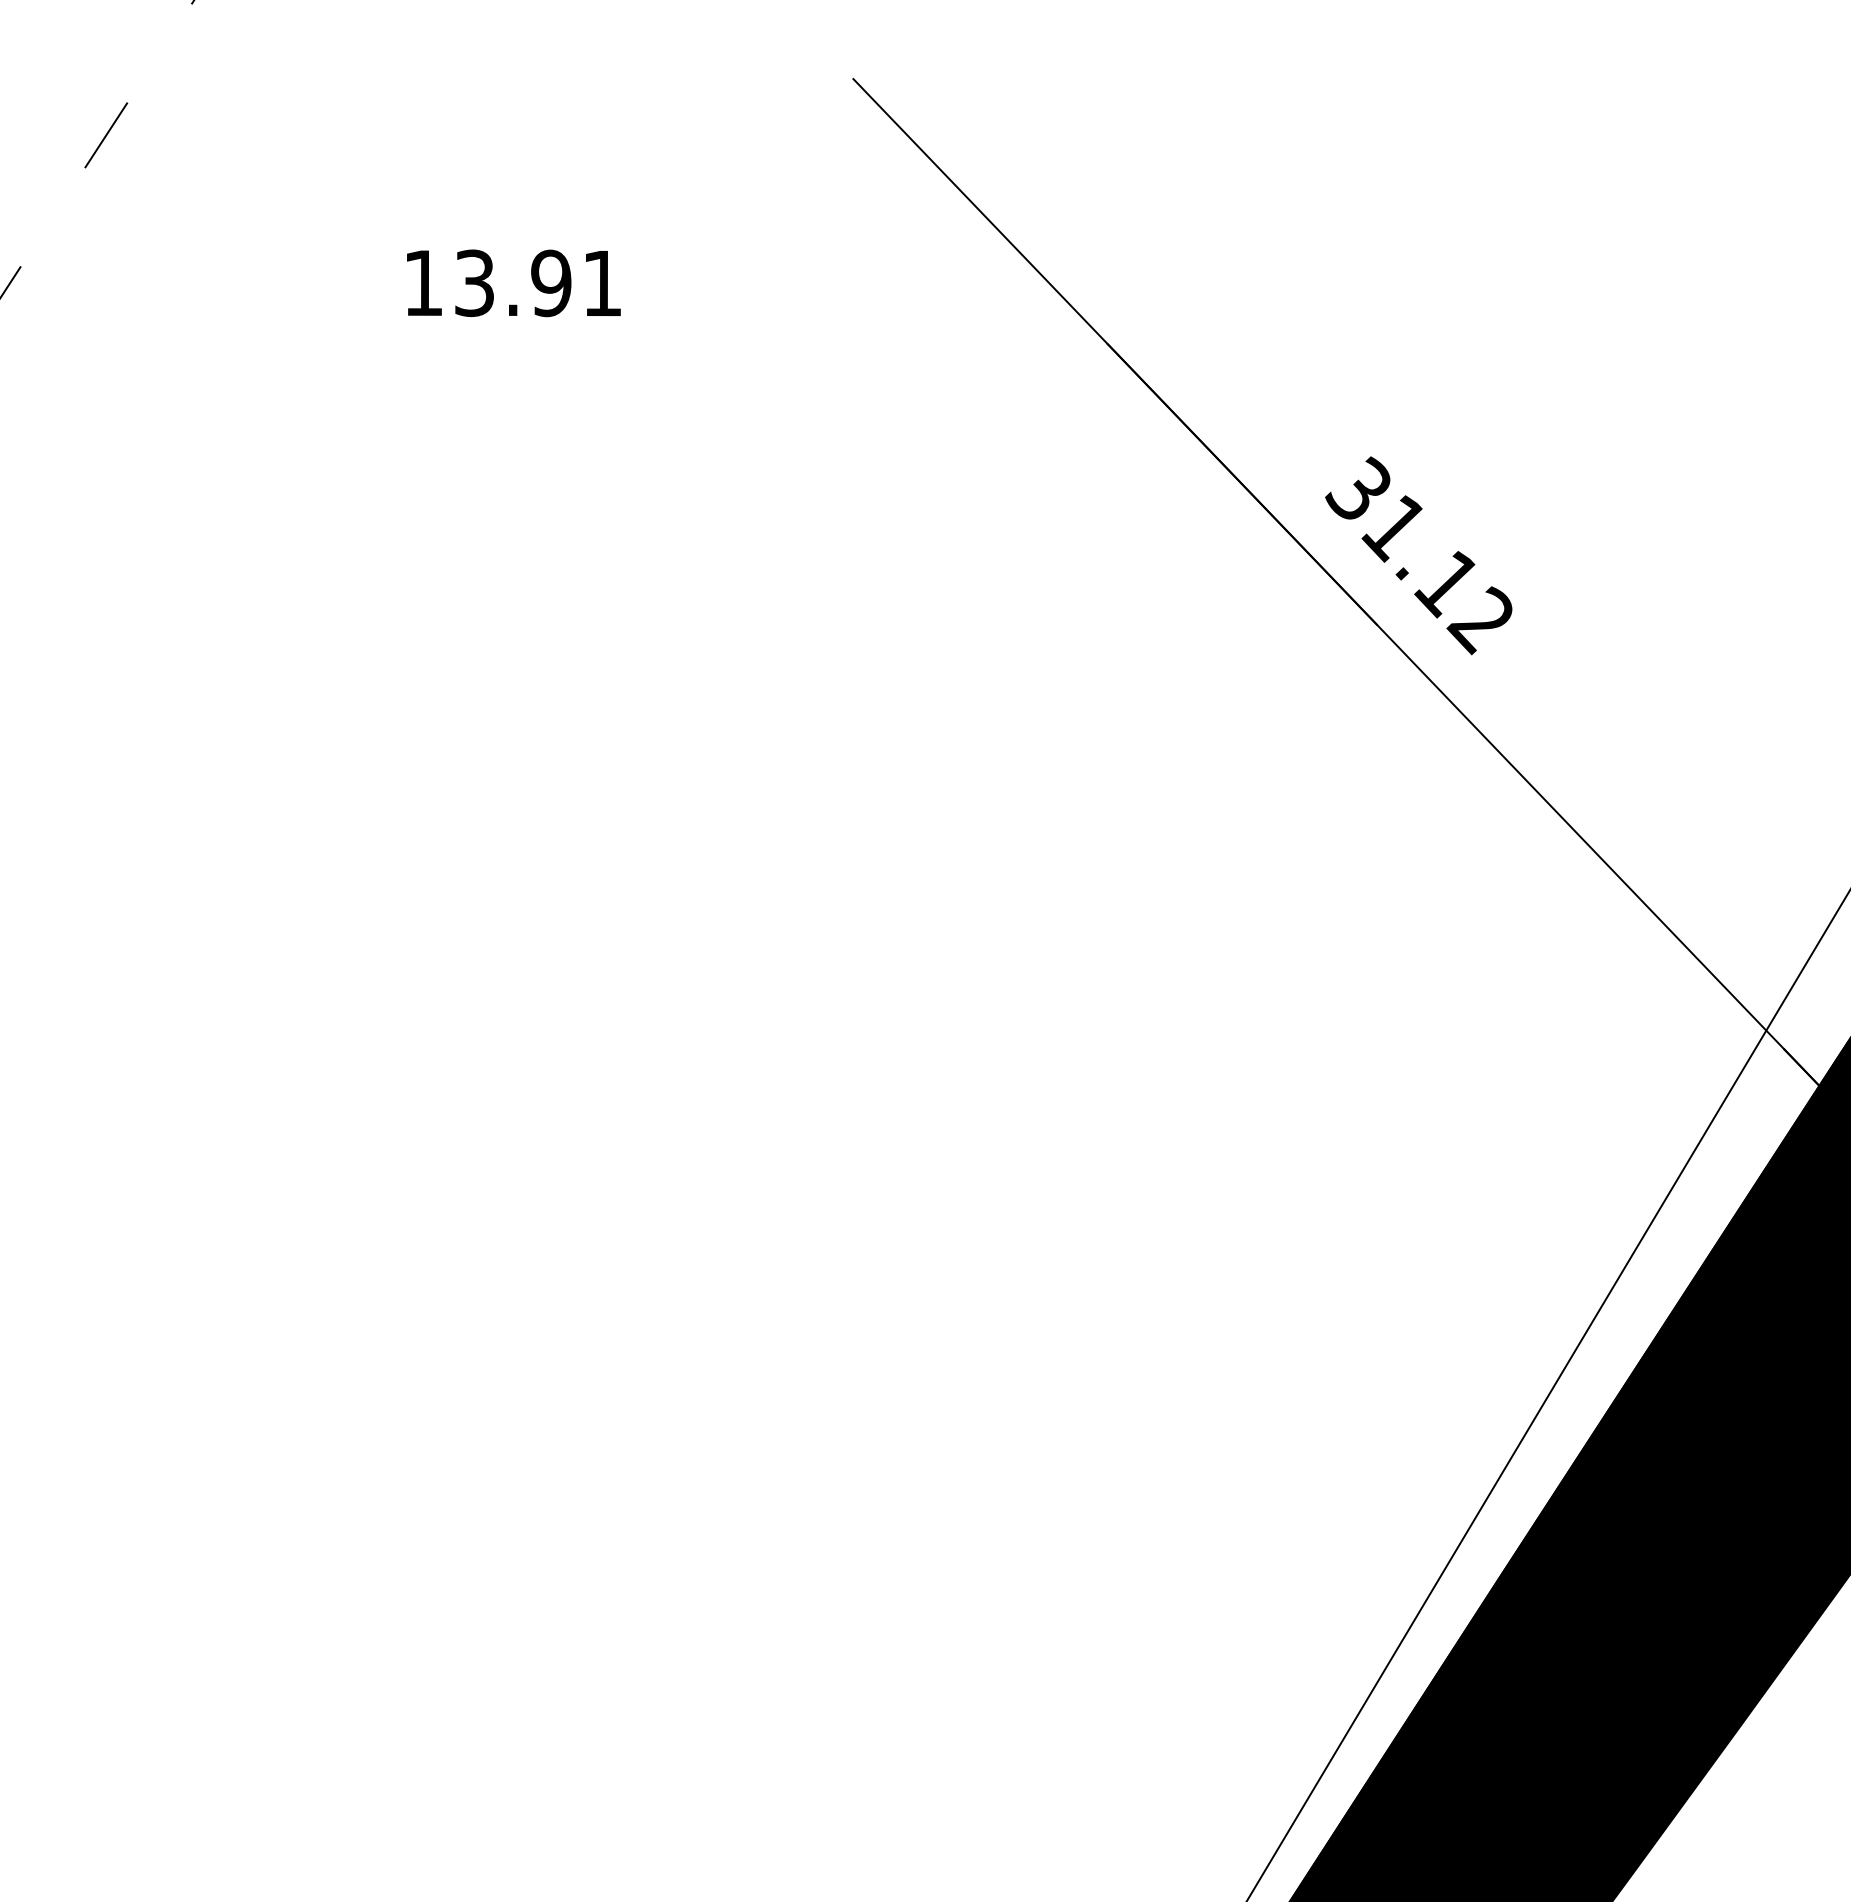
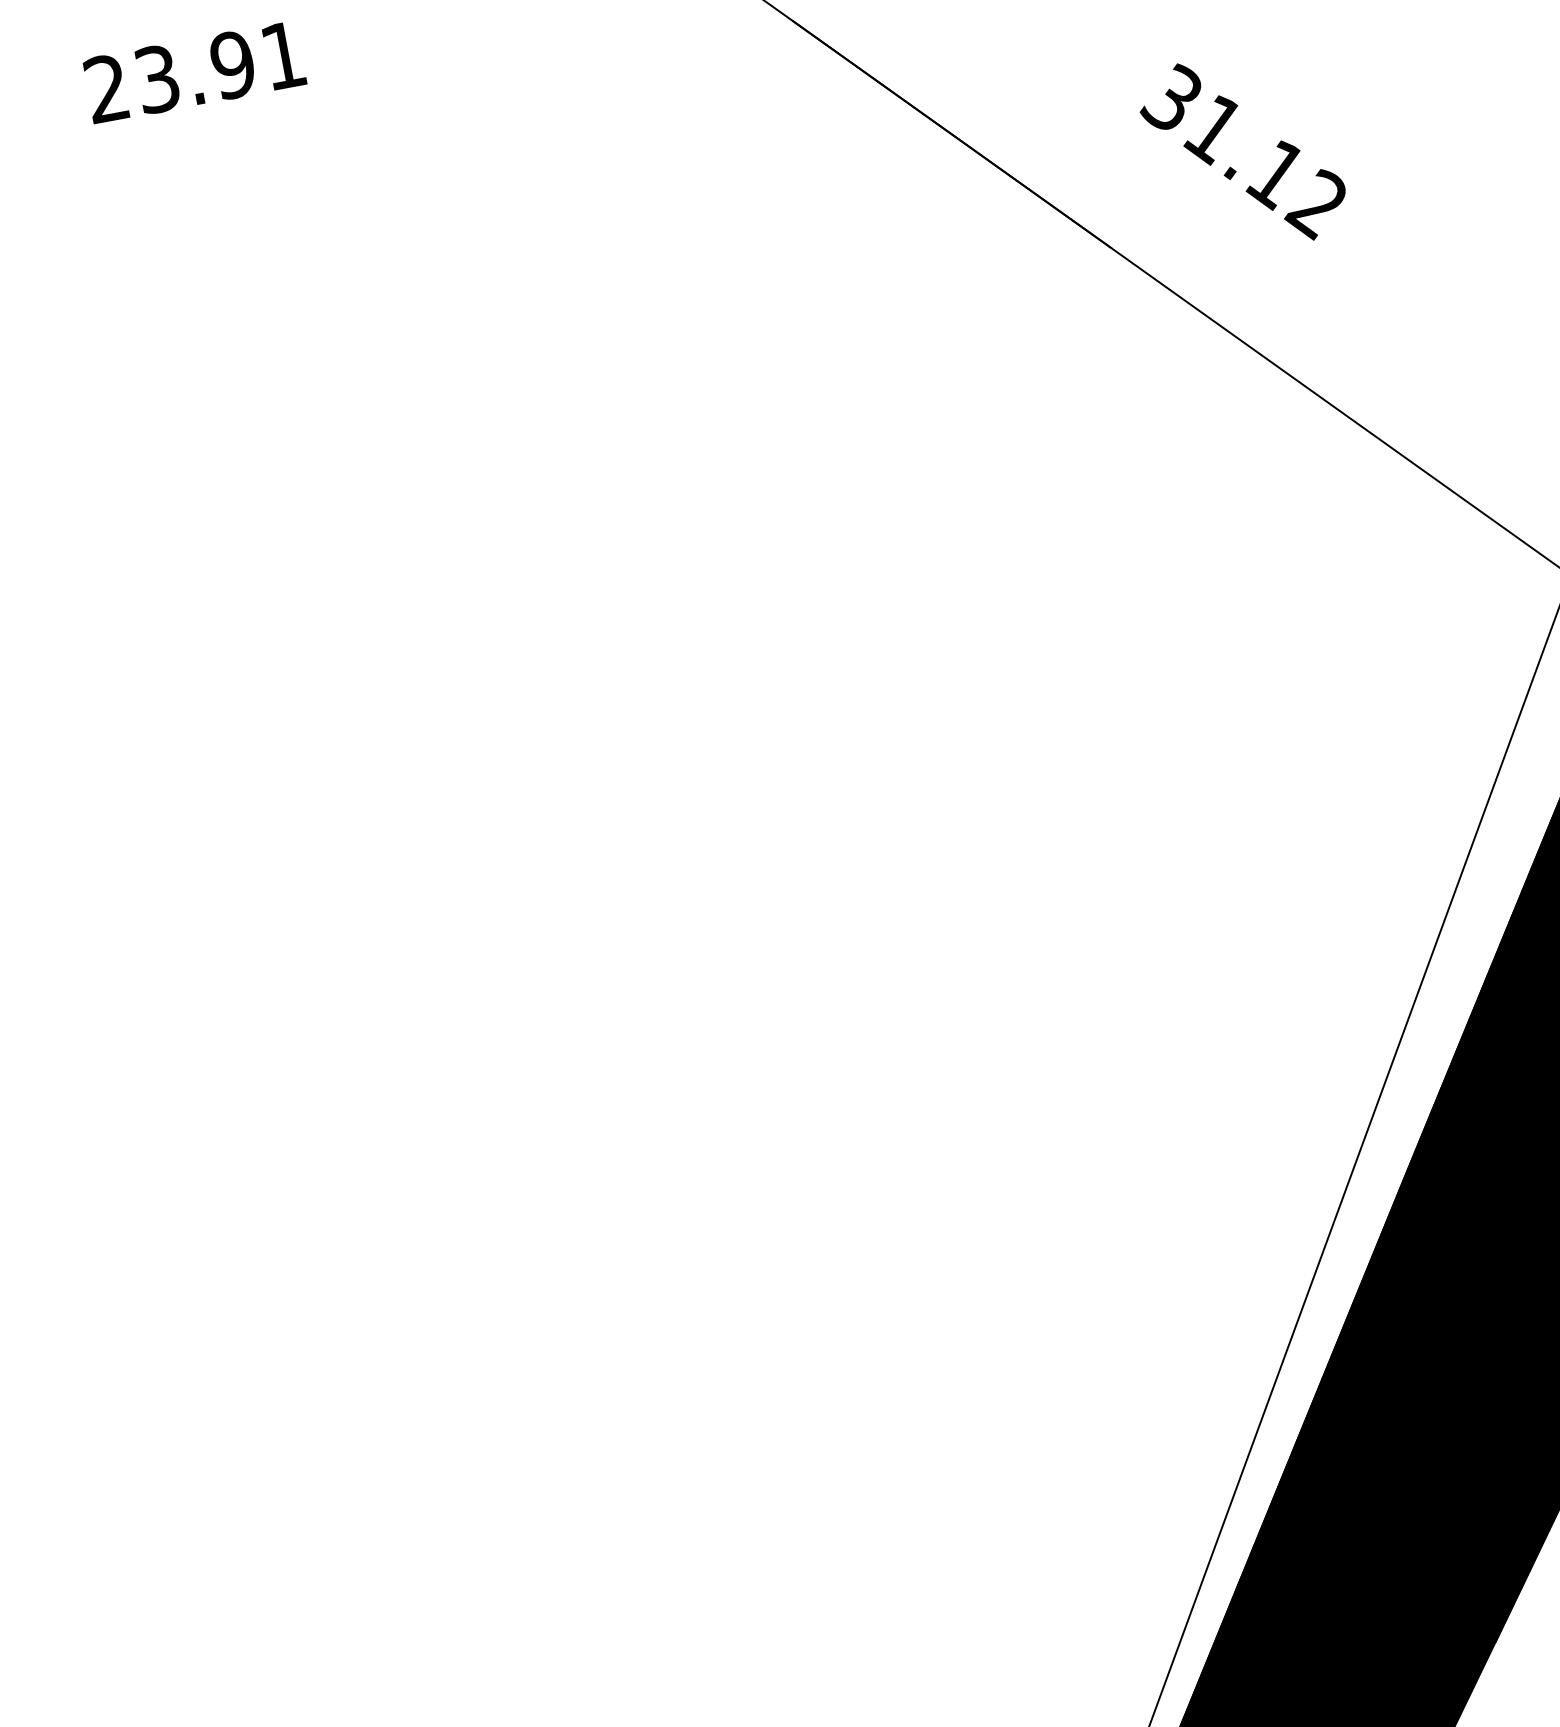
text: (422, 282) -> (105, 88), 13.91 -> 23.91
text: (1418, 555) -> (1242, 152), moved

